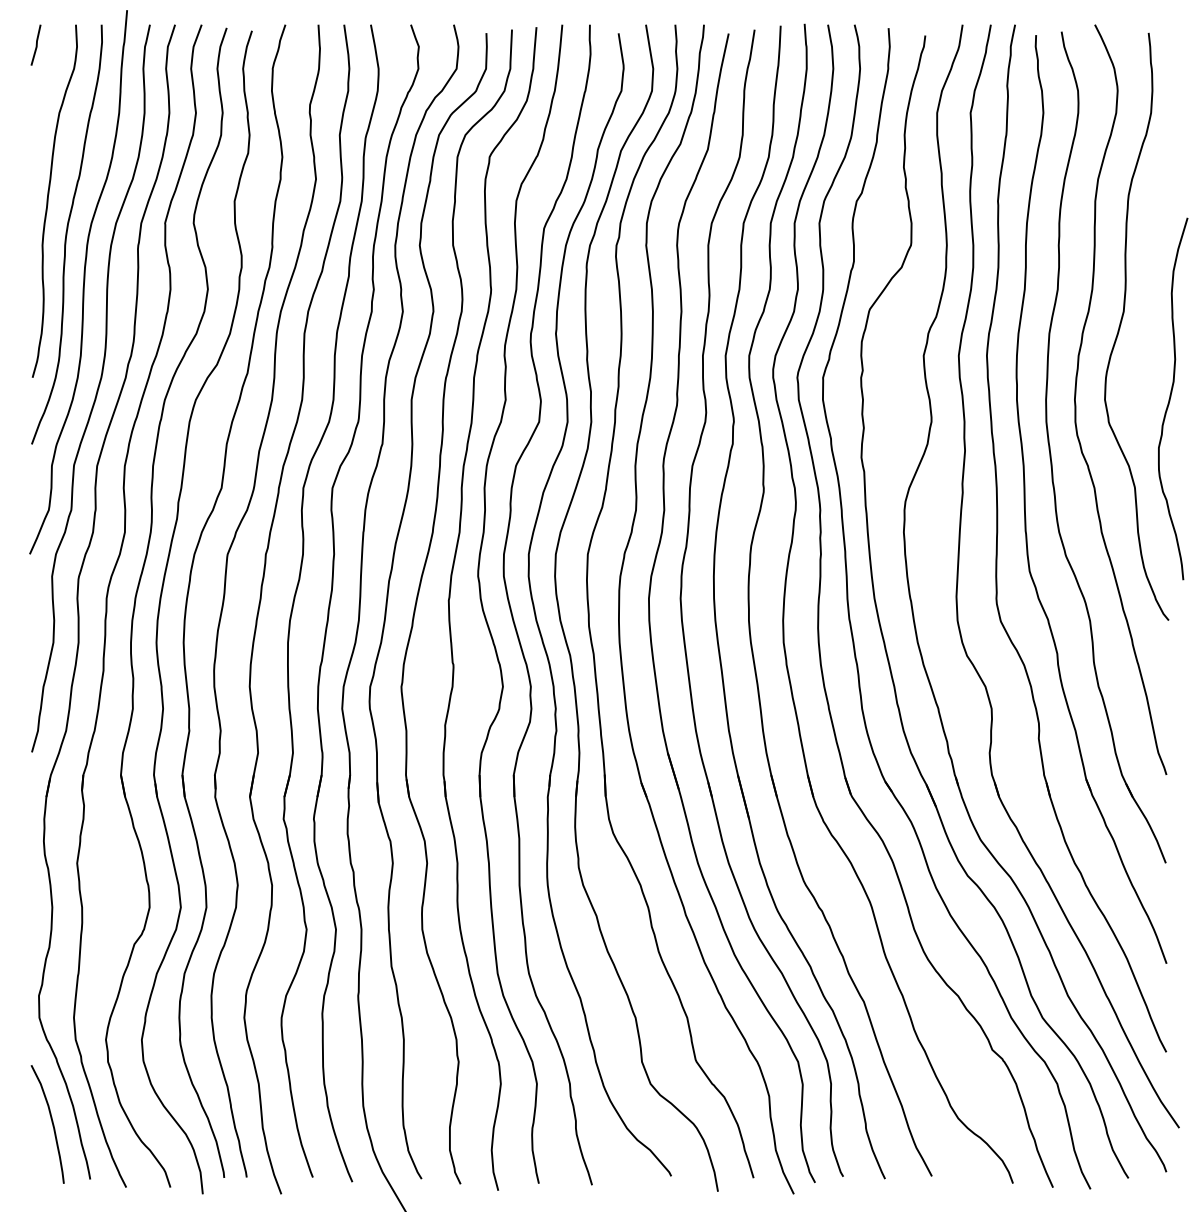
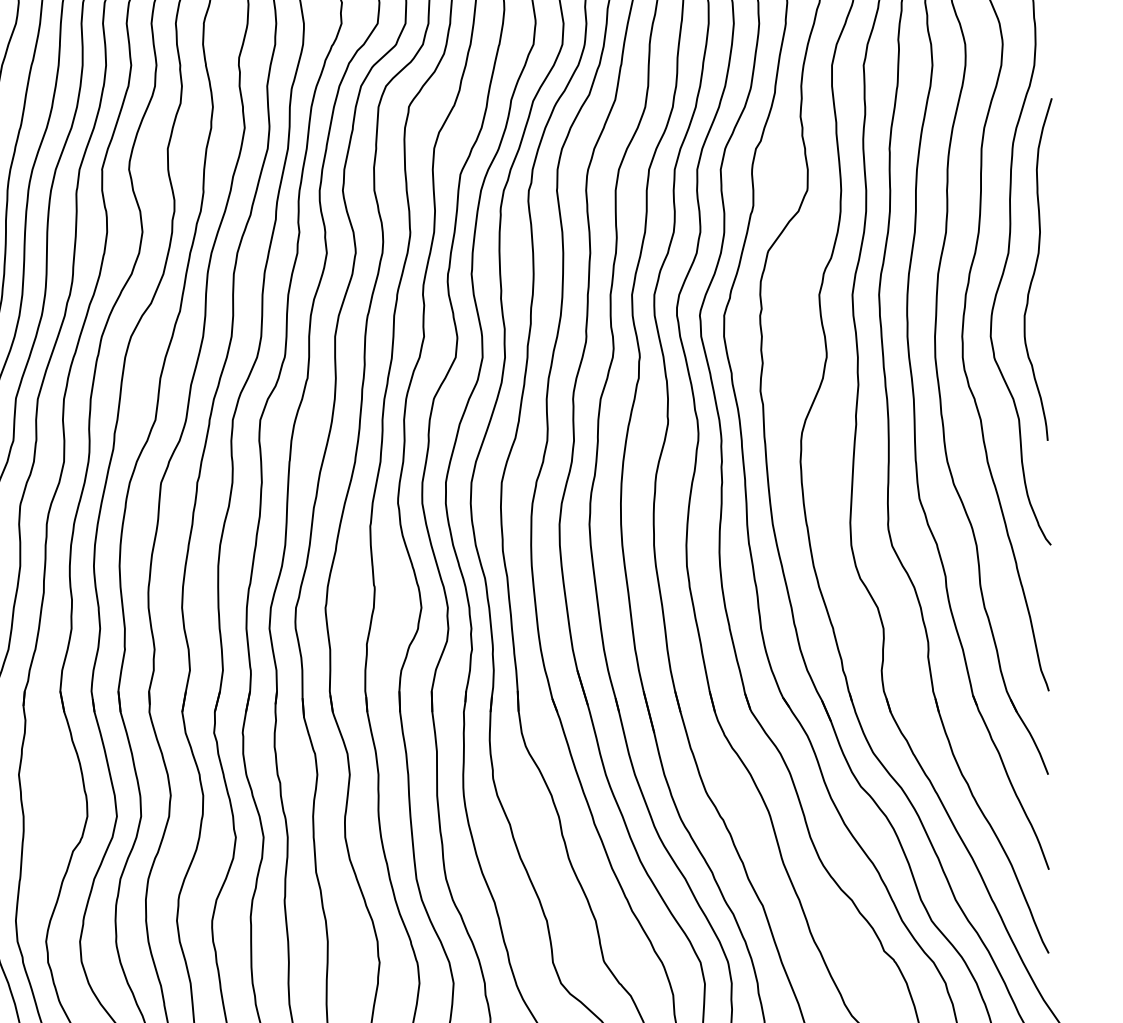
curve: (1171, 397) -> (1036, 268), moved

